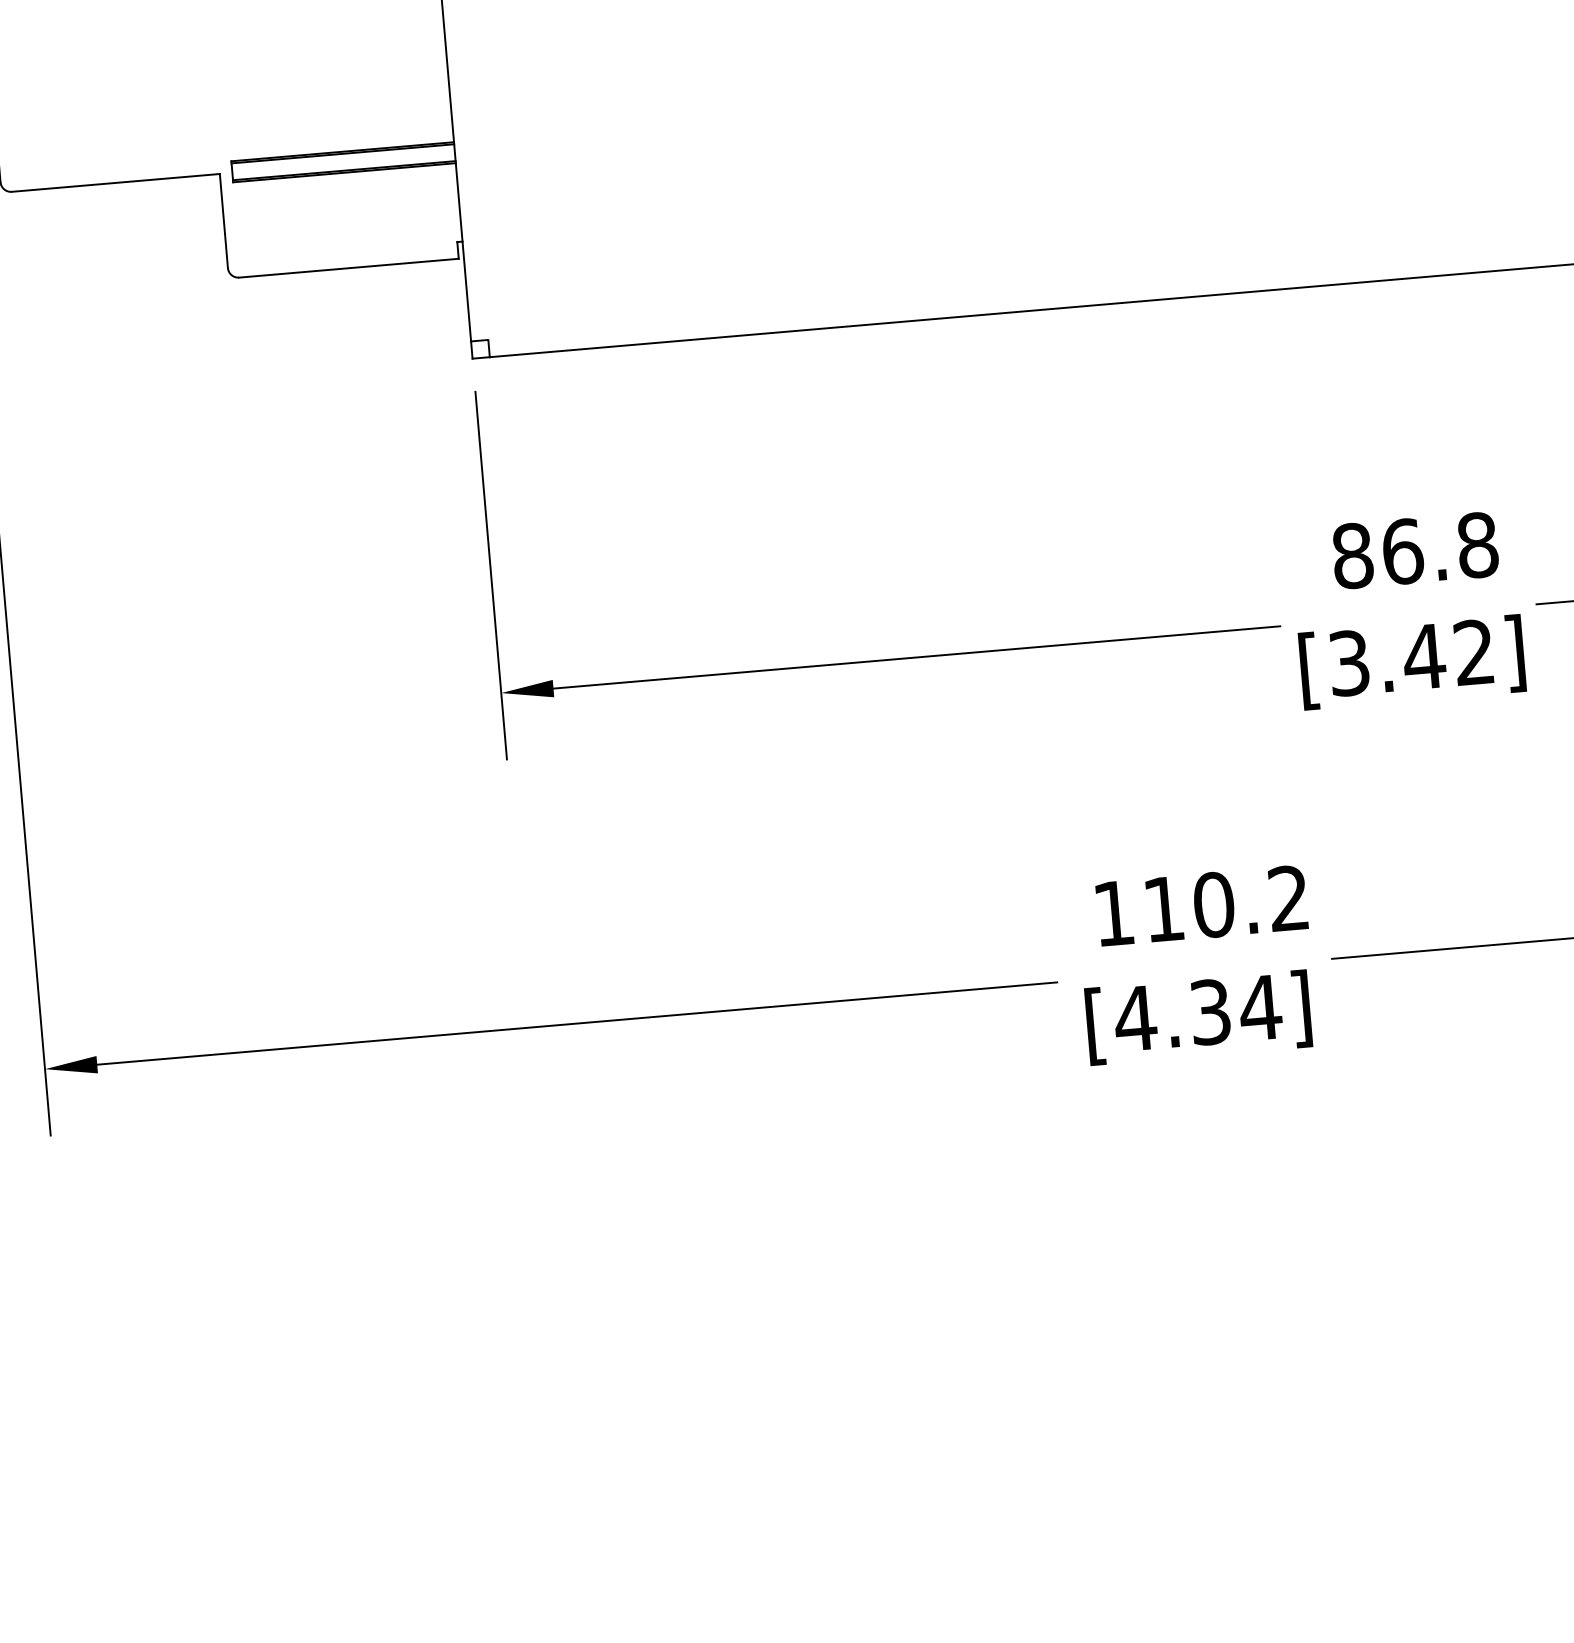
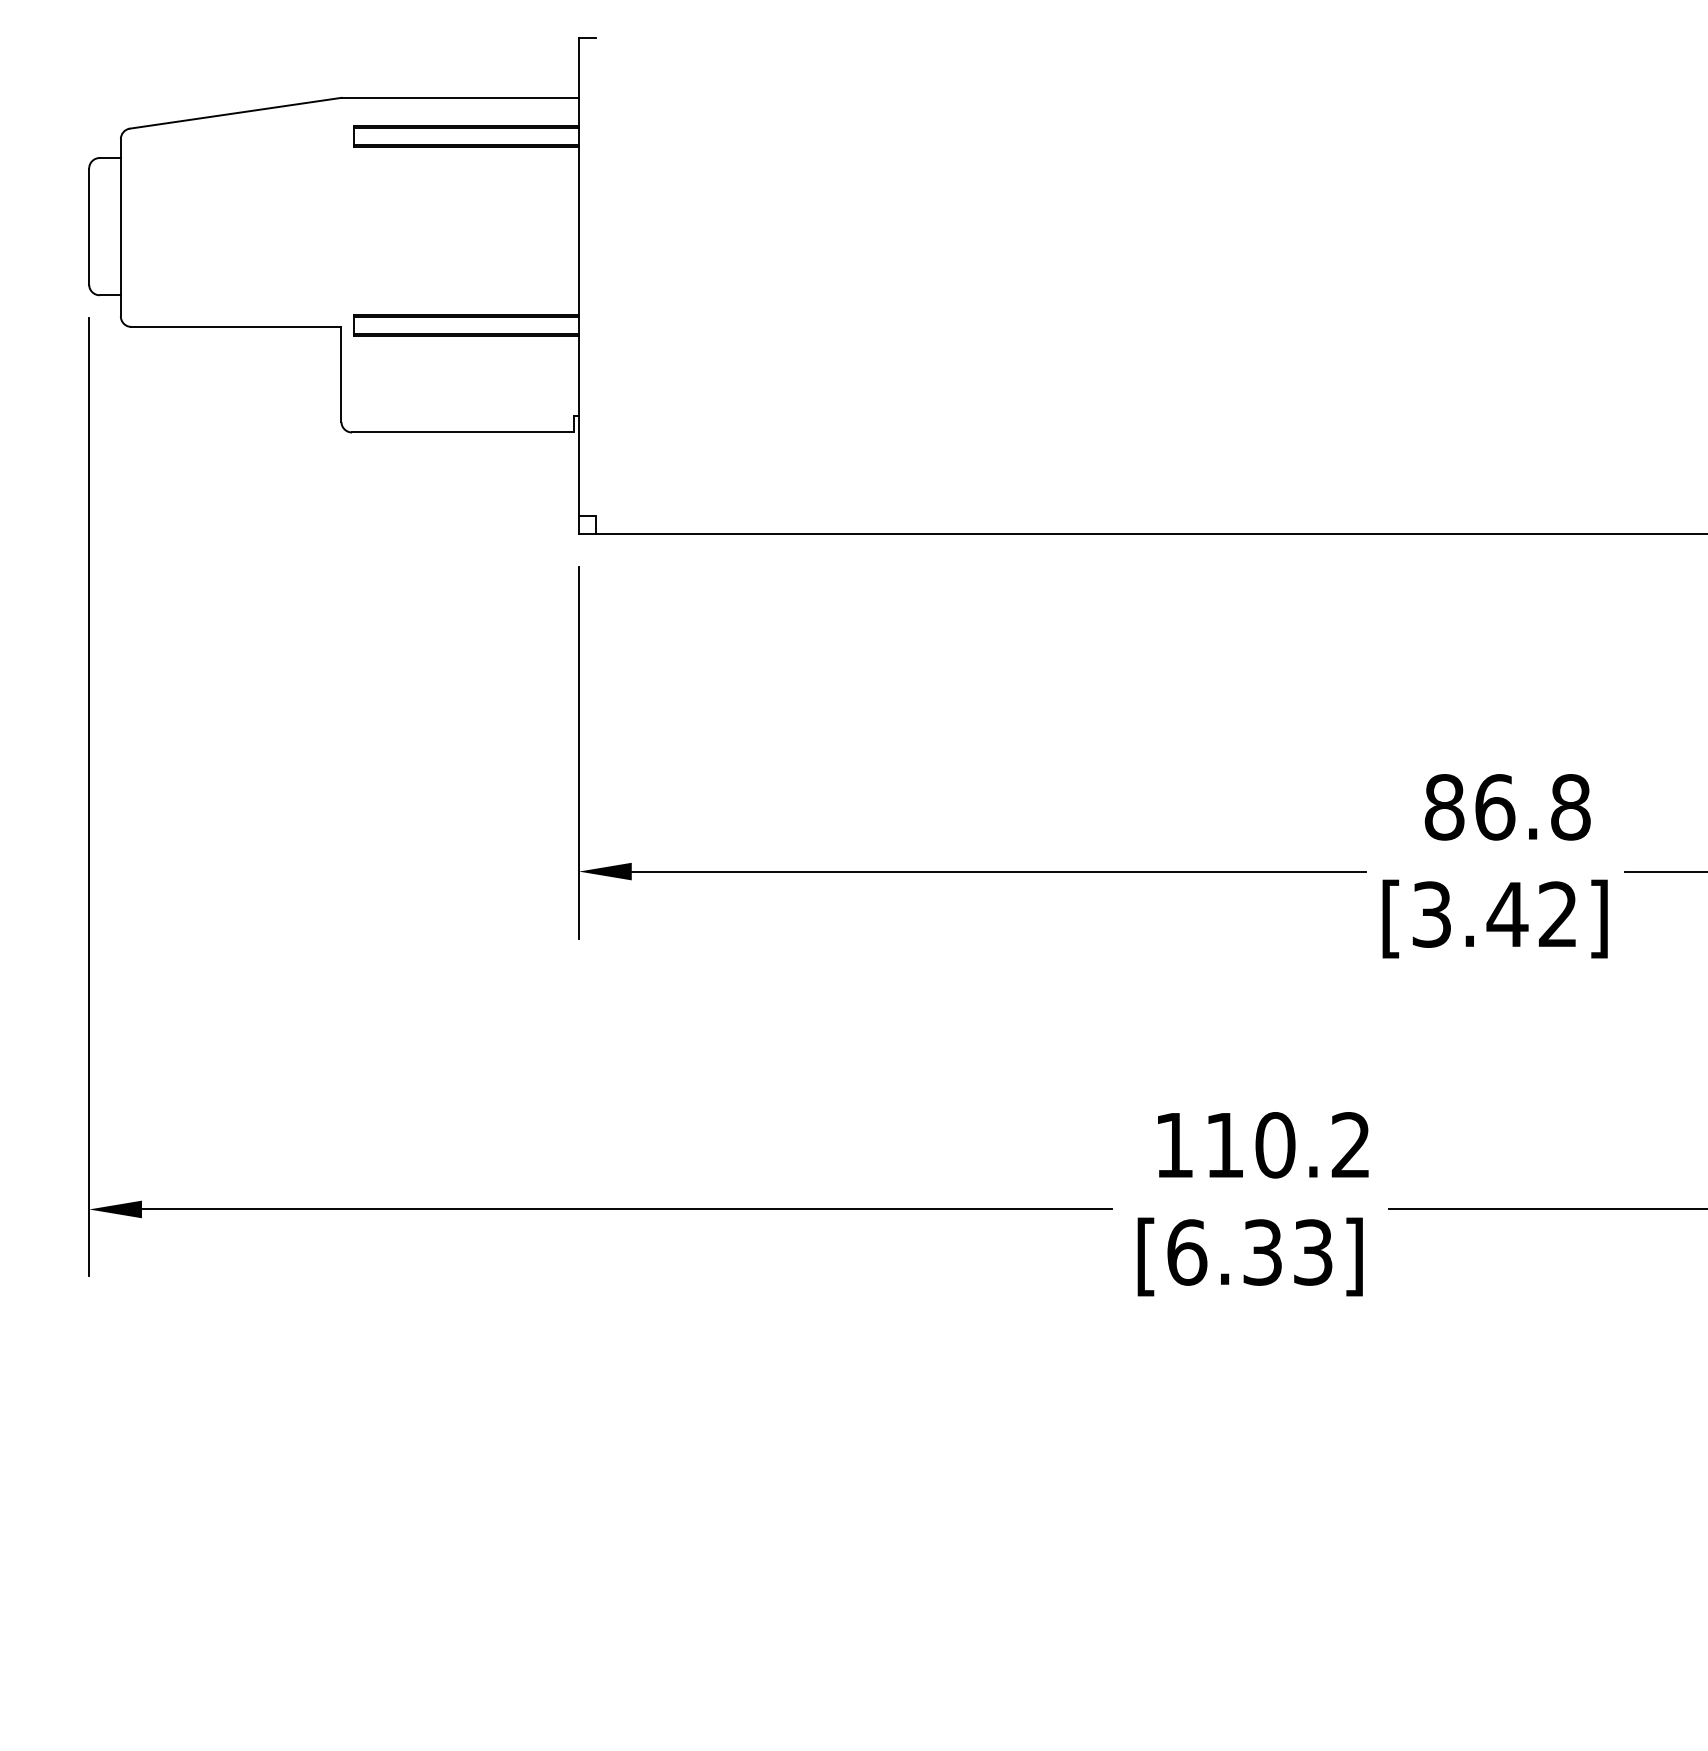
text: (1197, 1013) -> (1249, 1252), [4.34] -> [6.33]

